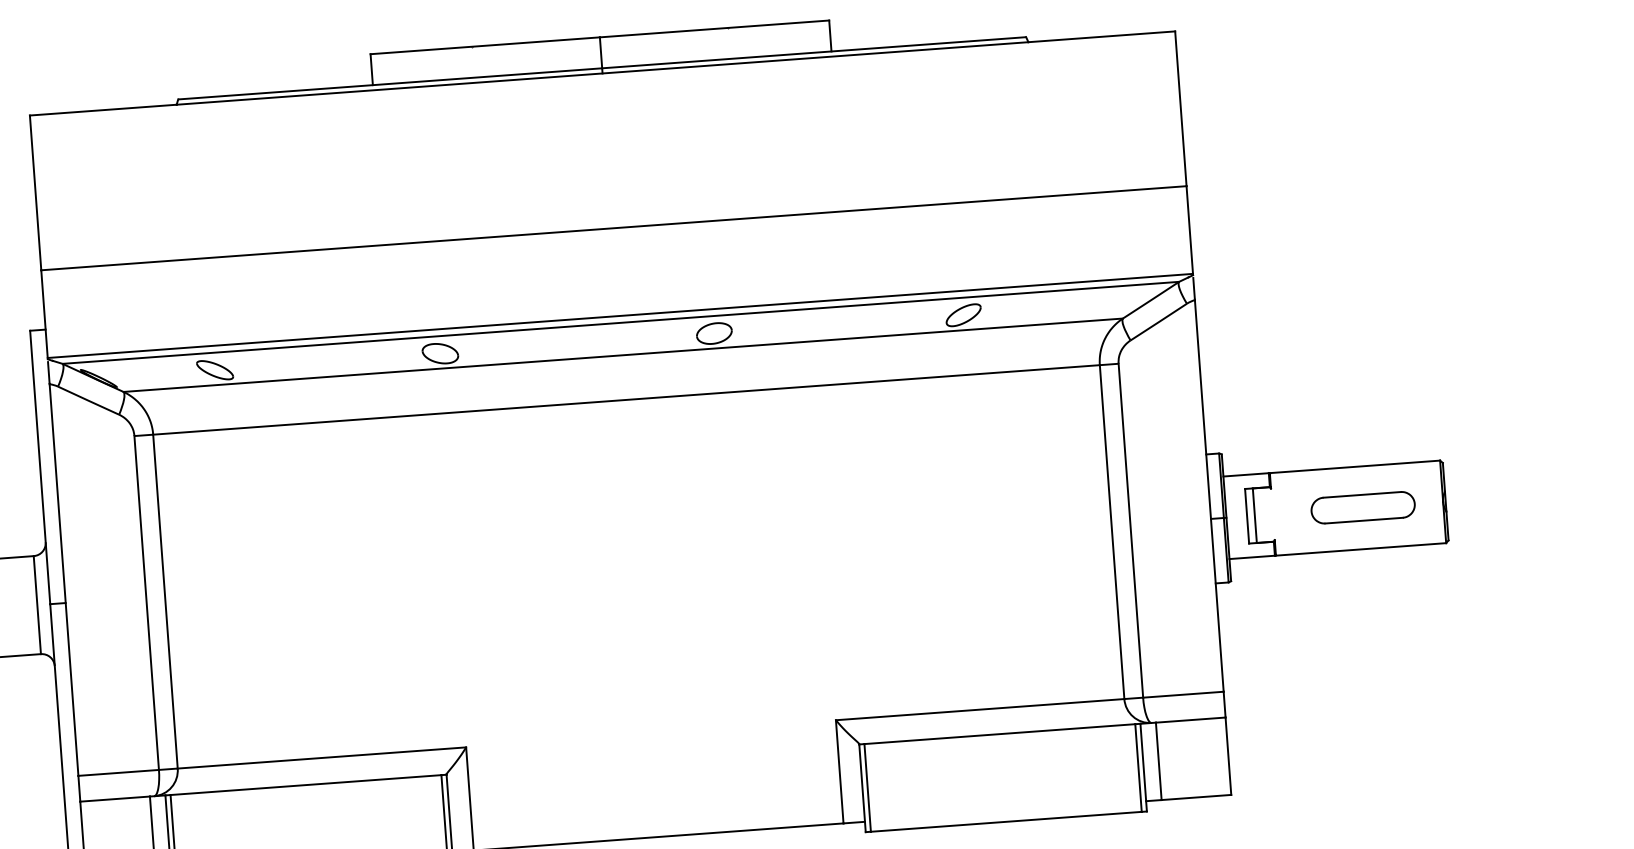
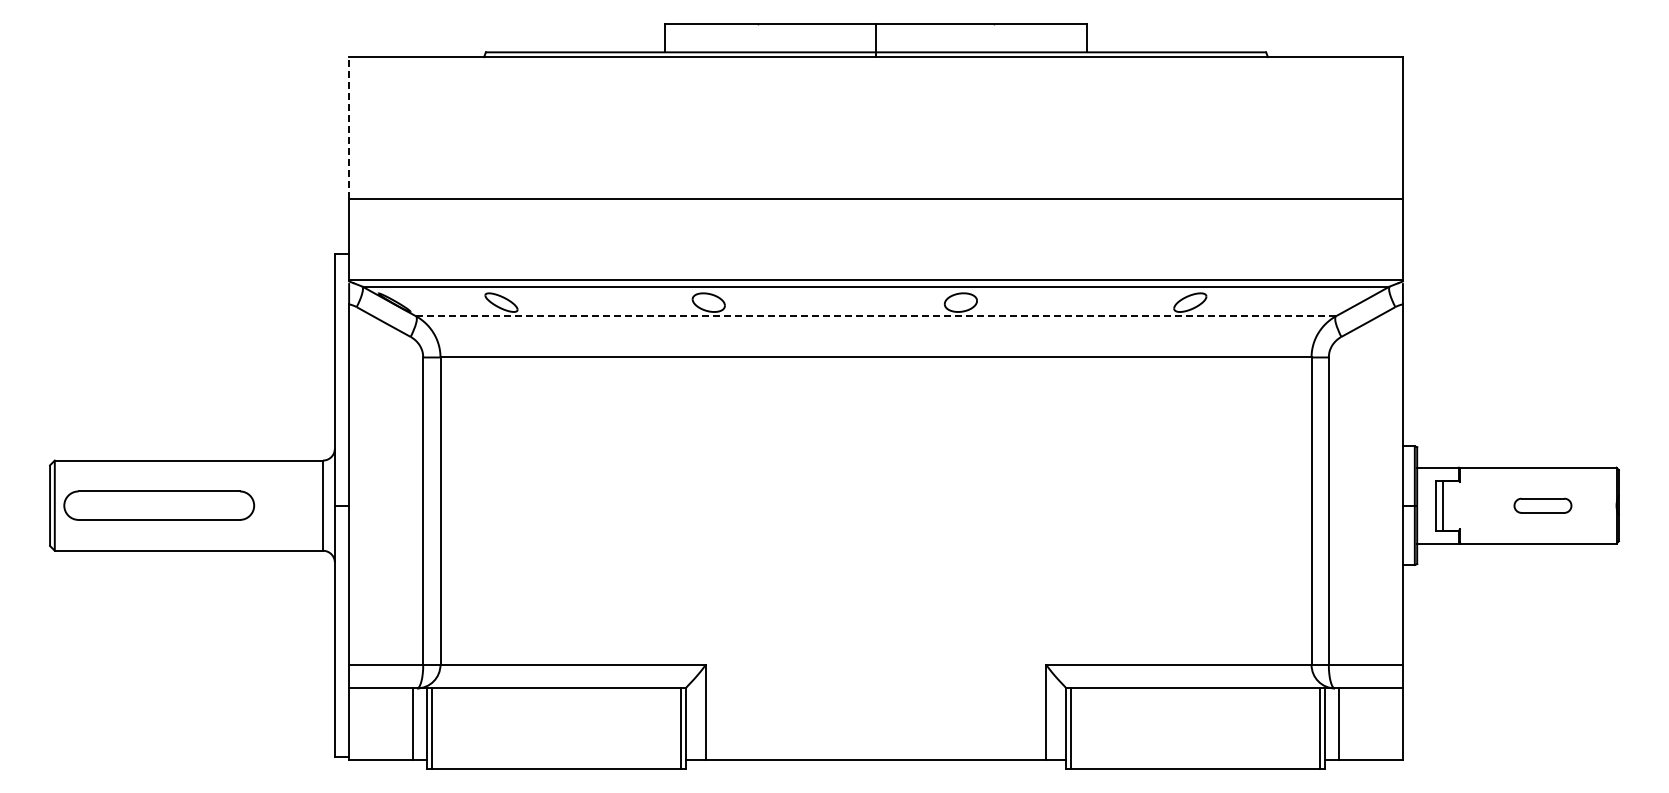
line: (35, 192) -> (349, 127), solid -> dashed
line: (623, 355) -> (876, 316), solid -> dashed
part: (1362, 507) -> (1542, 505), size x0.6

